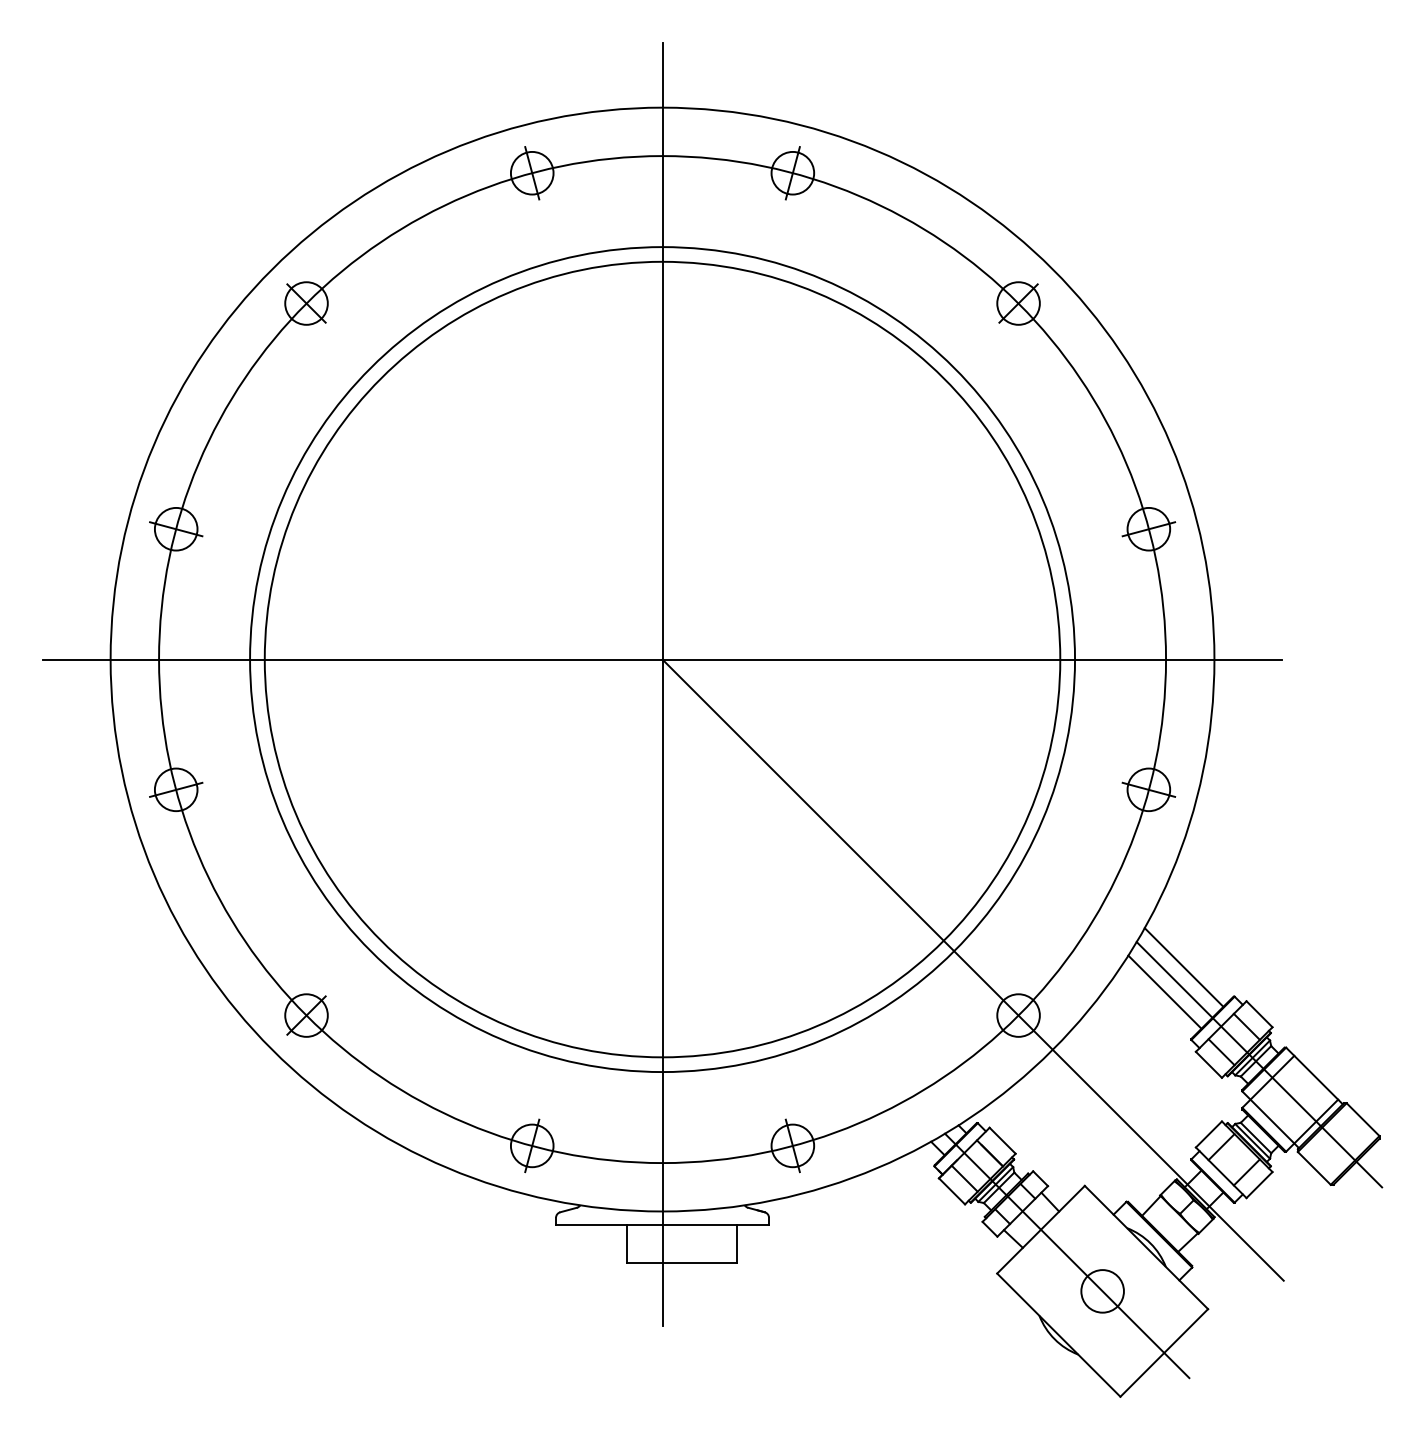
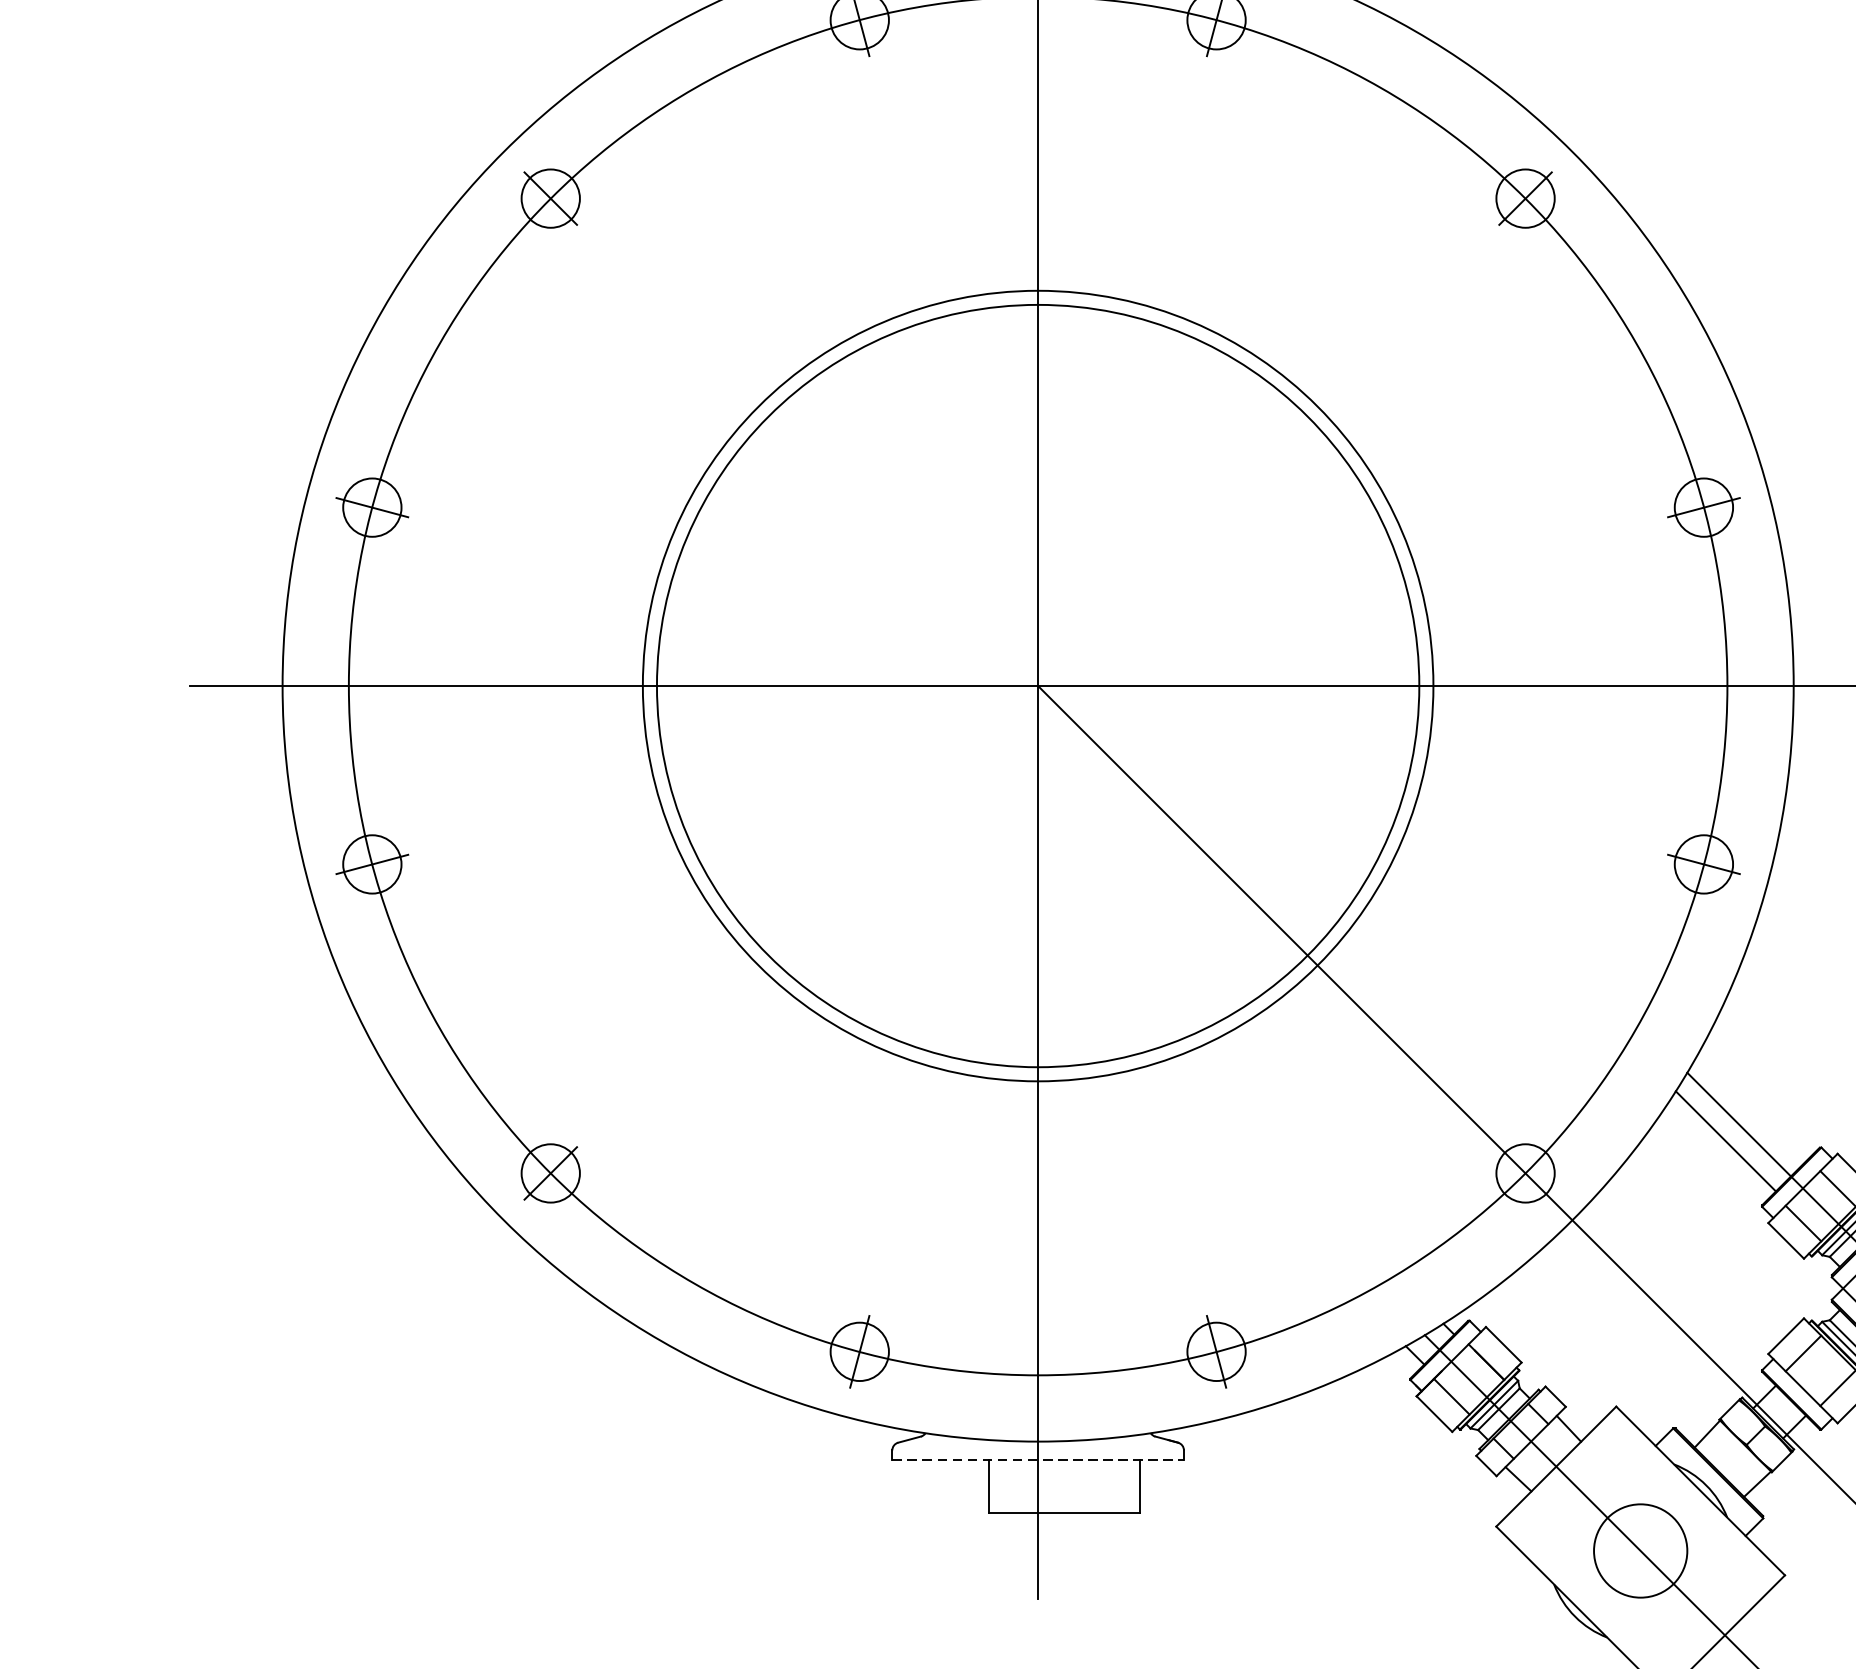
circle: (662, 659) -> (1038, 685), size x0.7
circle: (662, 659) -> (1038, 685), size x0.7
line: (1183, 967) -> (1751, 1107), removed
line: (662, 1225) -> (1038, 1460), solid -> dashed
circle: (1102, 1291) -> (1640, 1551), size x1.6

